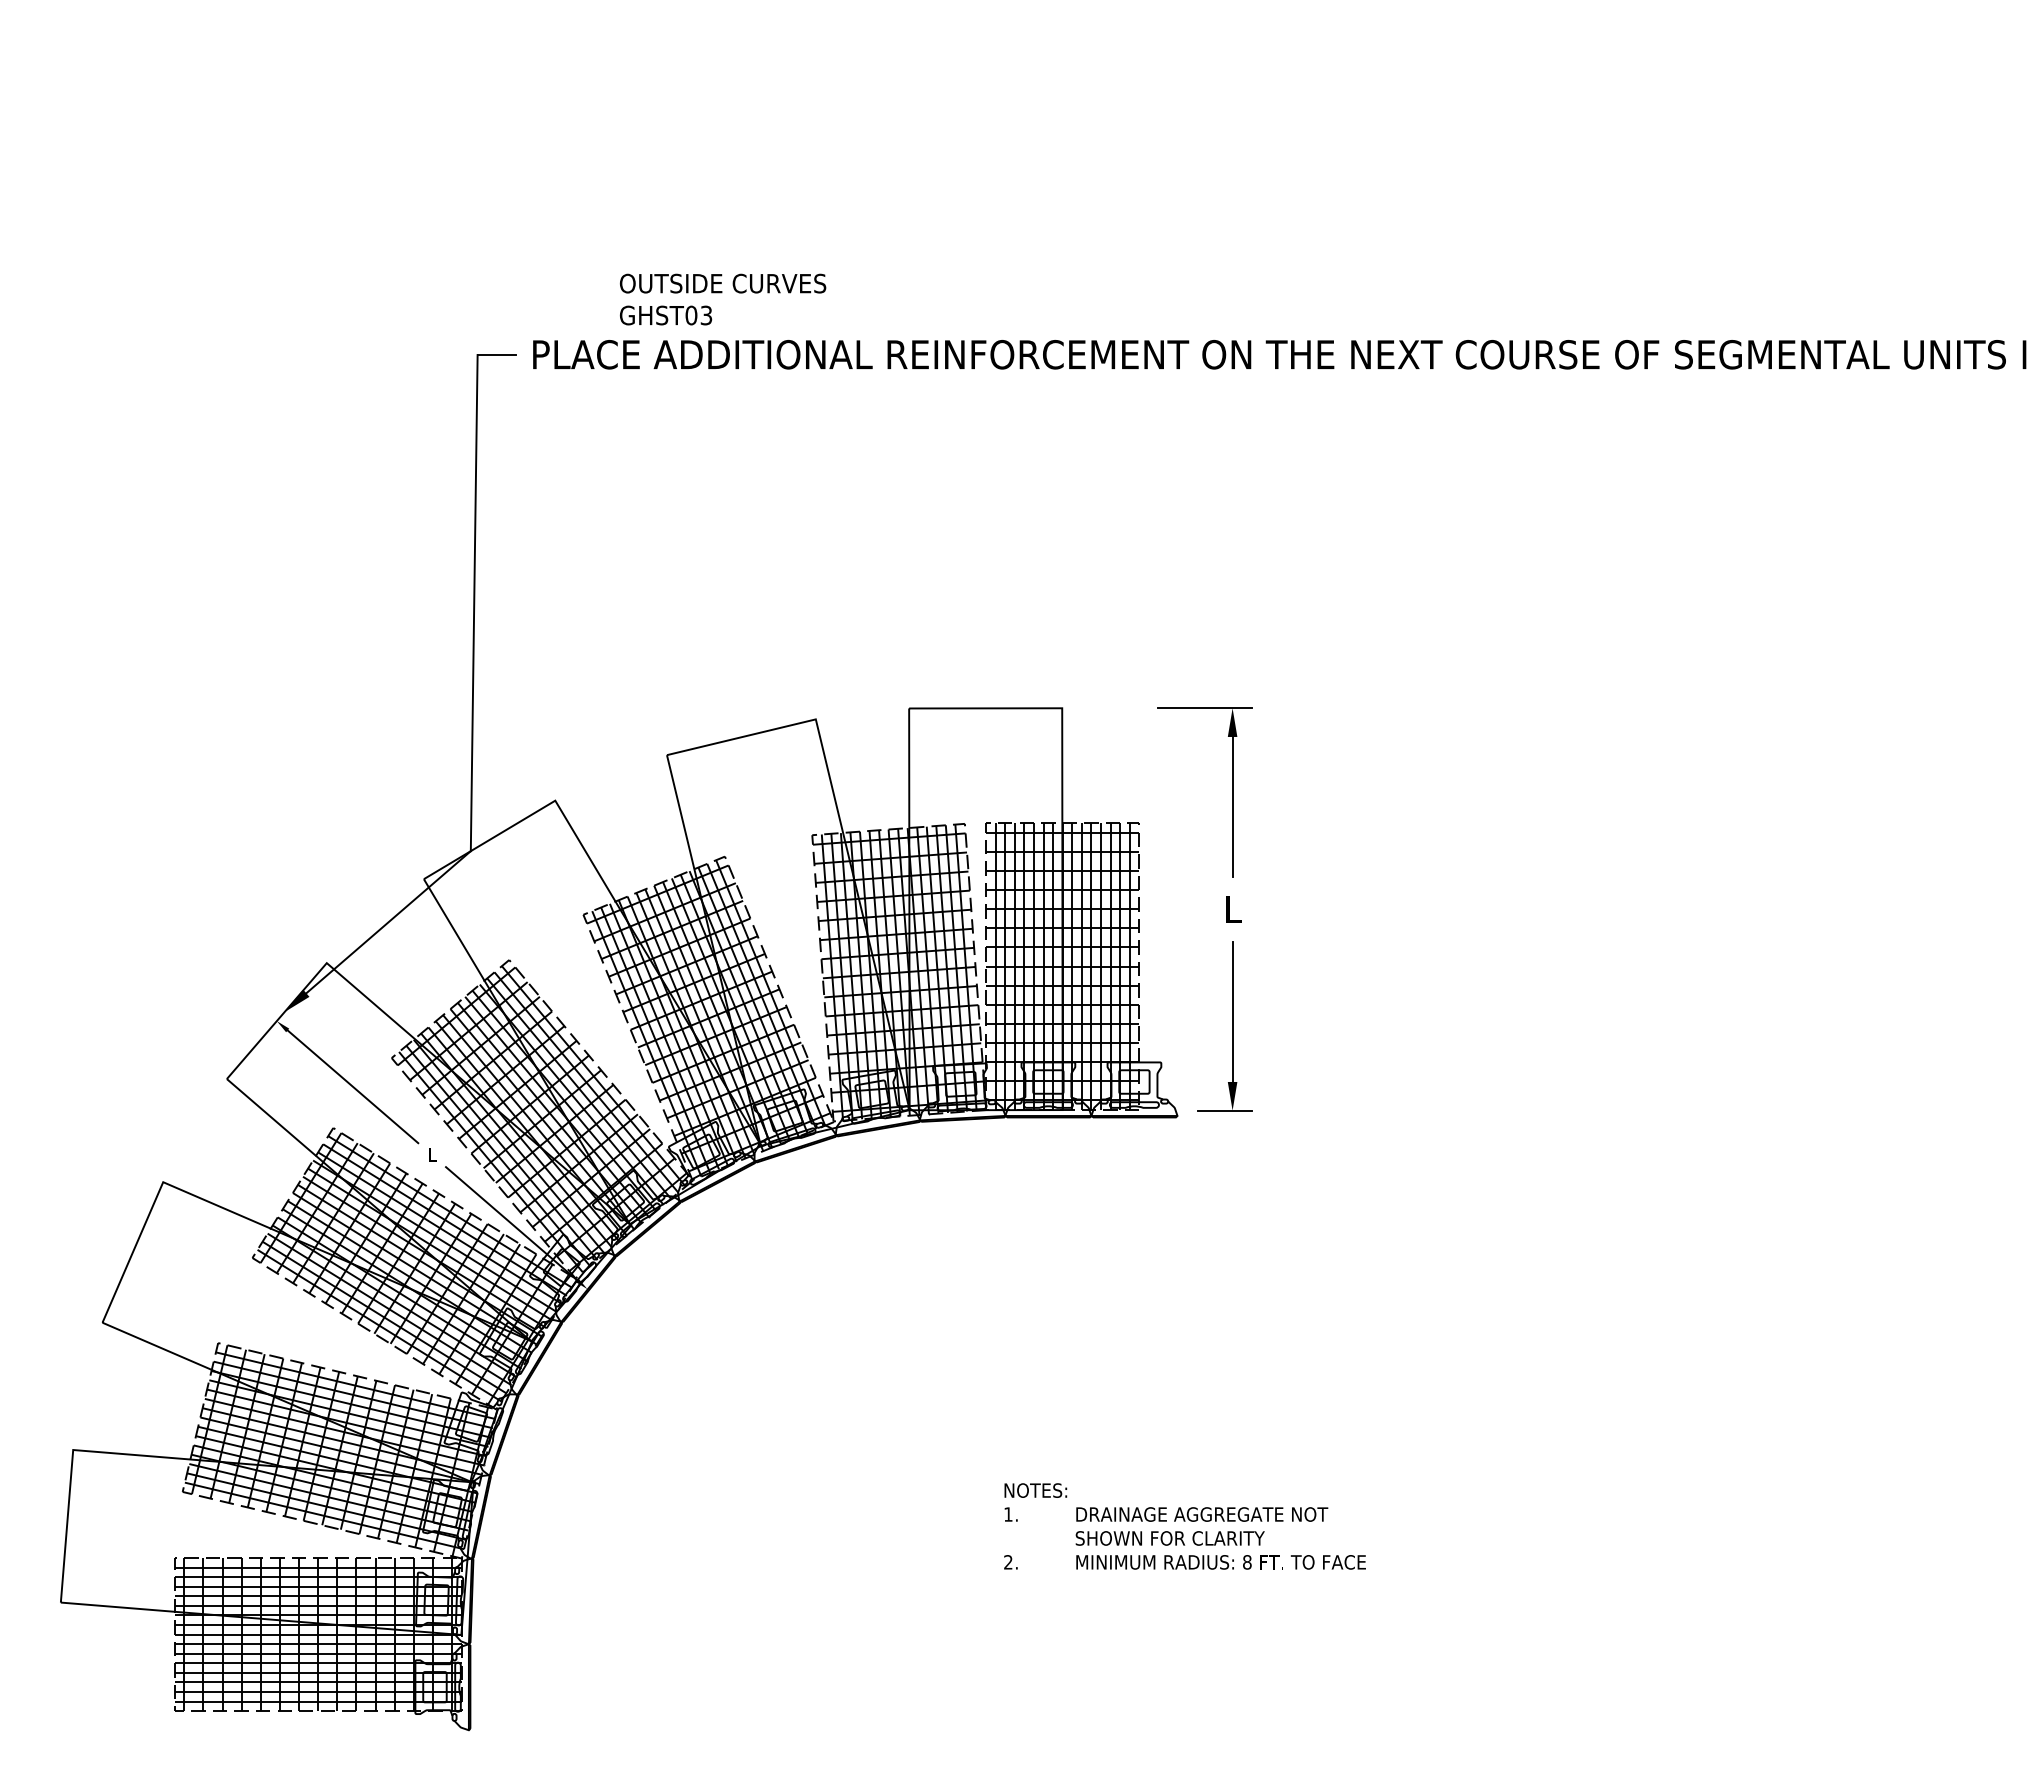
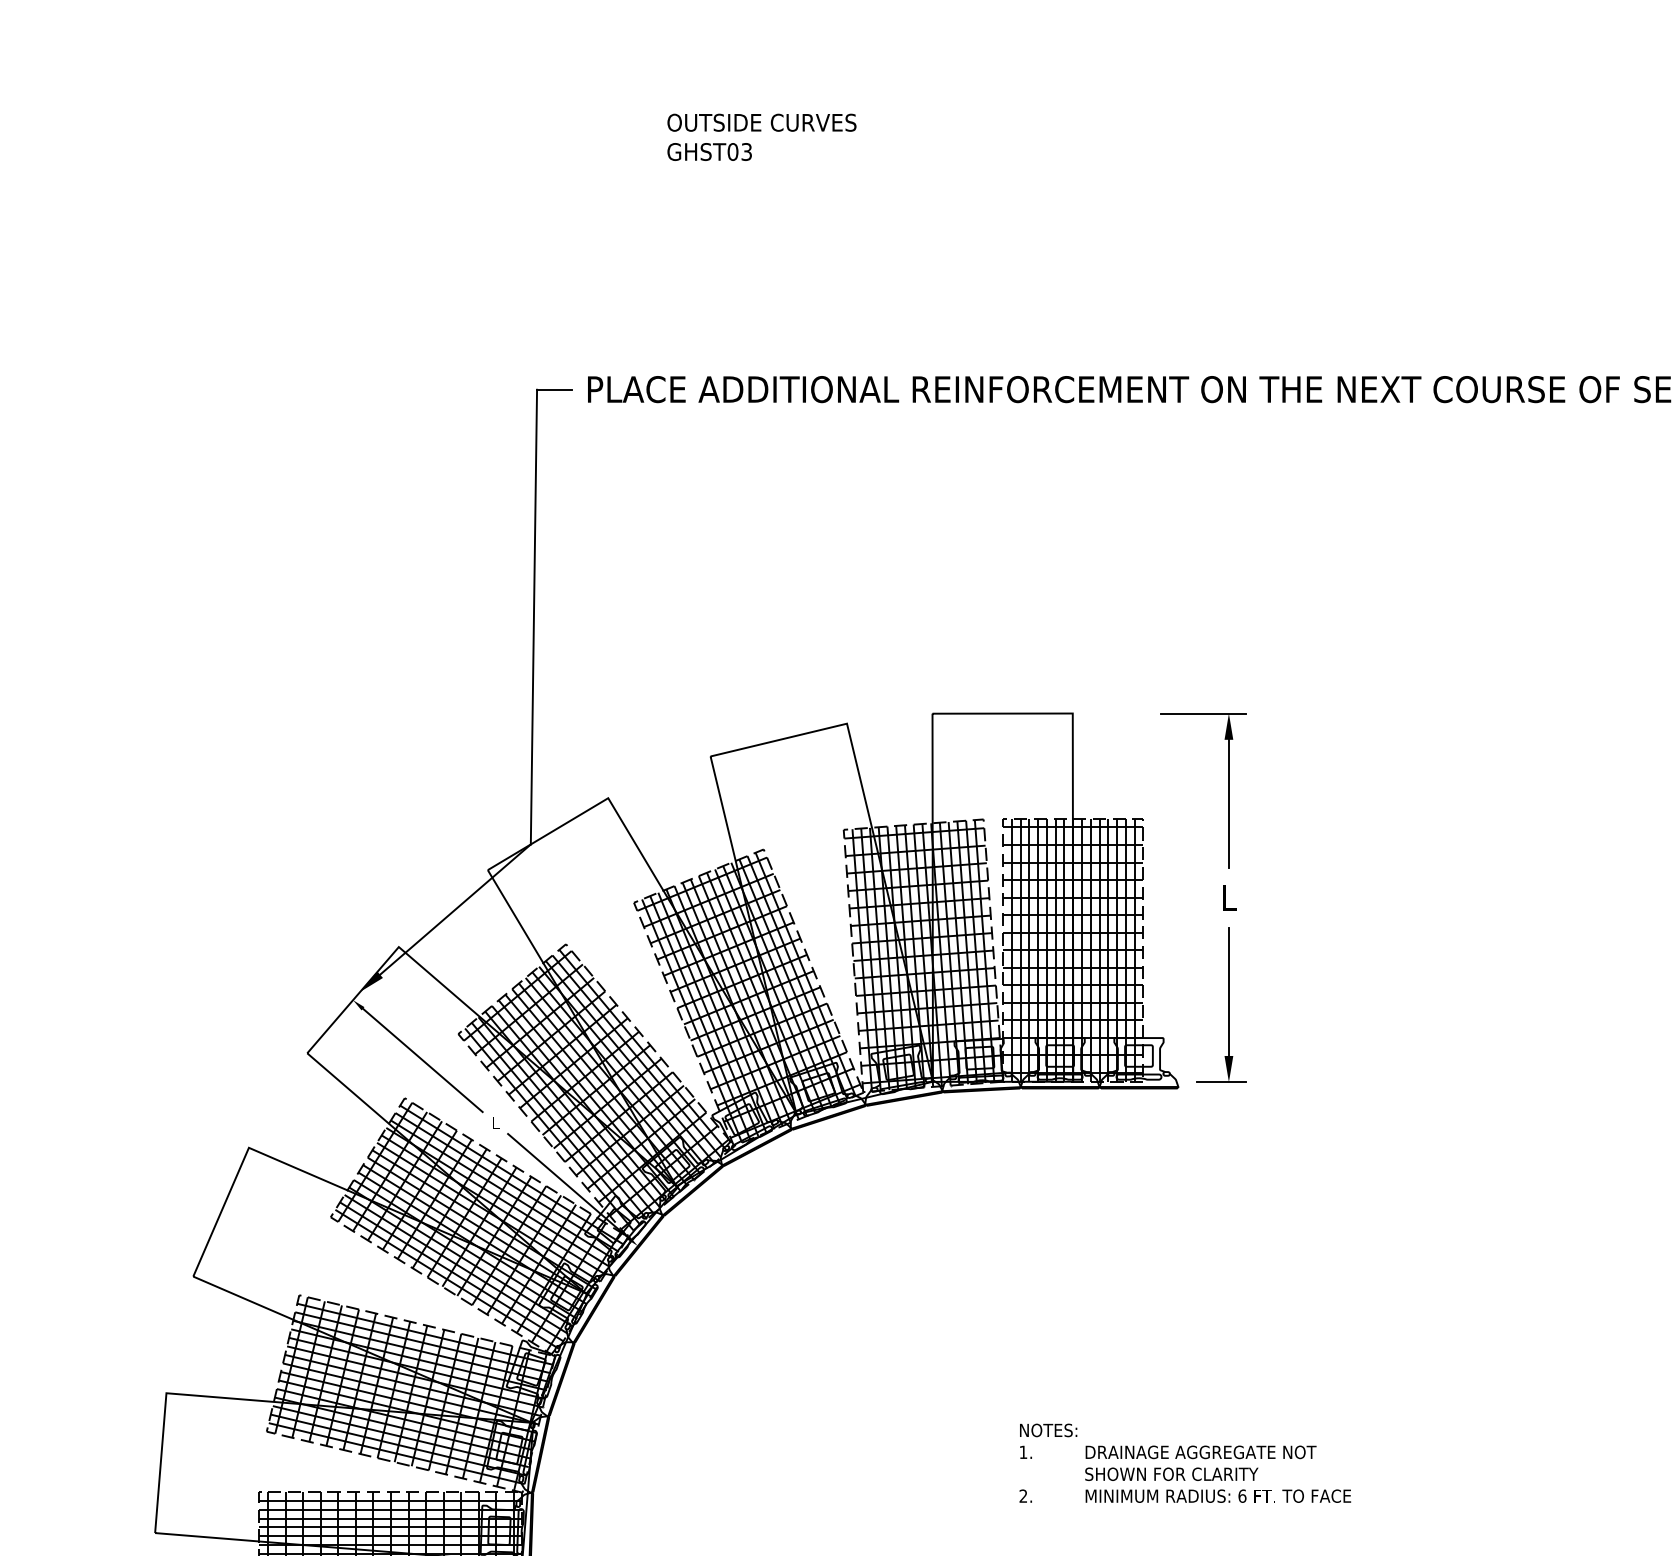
text: (723, 299) -> (762, 137), moved
text: (1247, 1562) -> (1242, 1496), 8 -> 6

